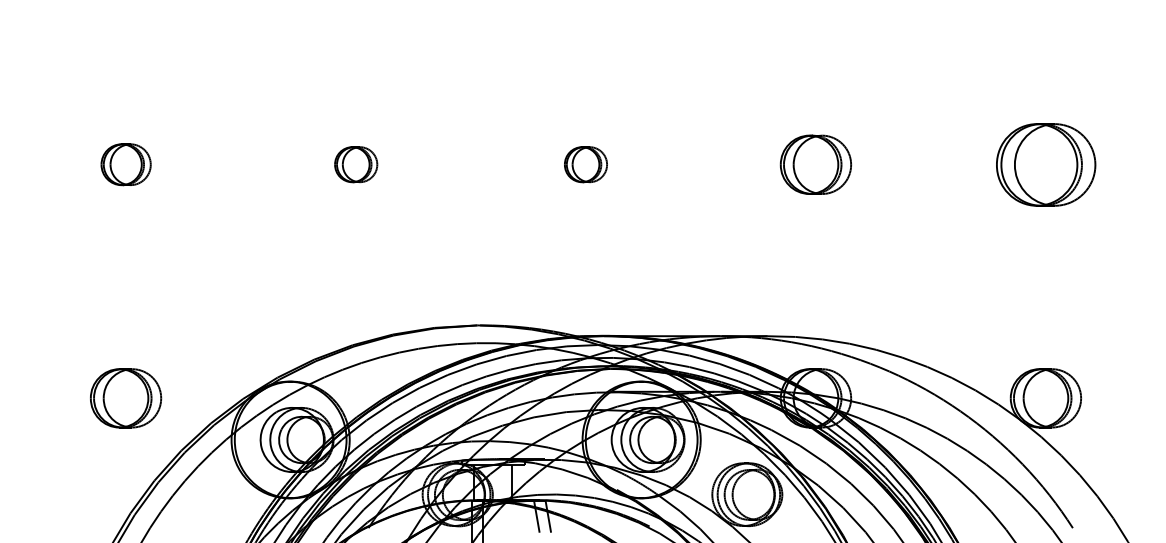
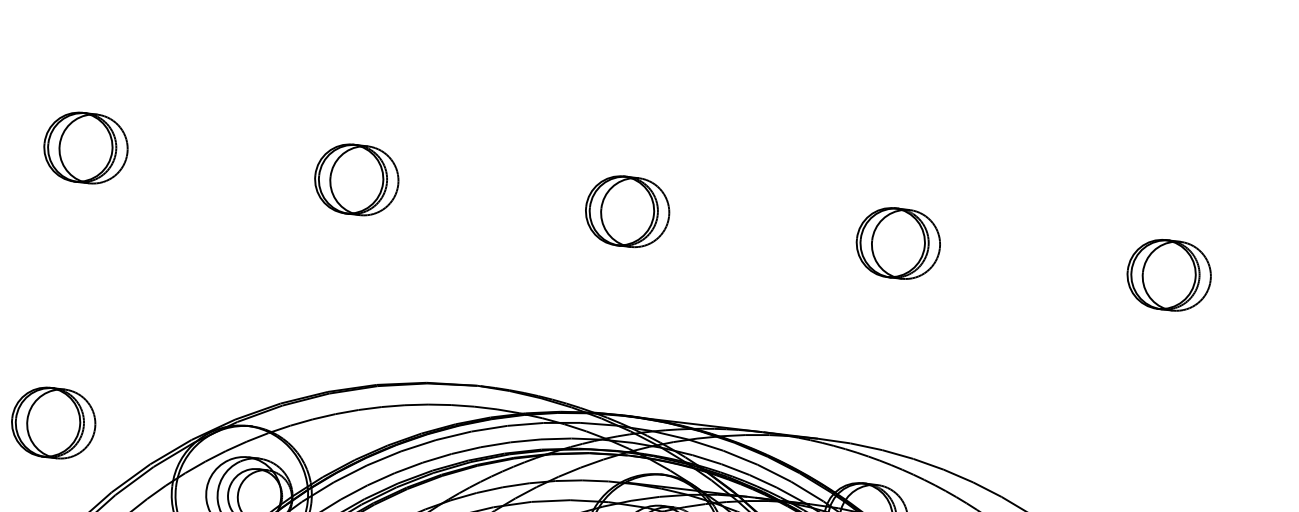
part: (126, 164) -> (86, 147), size x1.43
part: (356, 164) -> (357, 179), size x1.67
part: (585, 164) -> (627, 211), size x1.67
part: (1045, 164) -> (1168, 274), size x0.71

